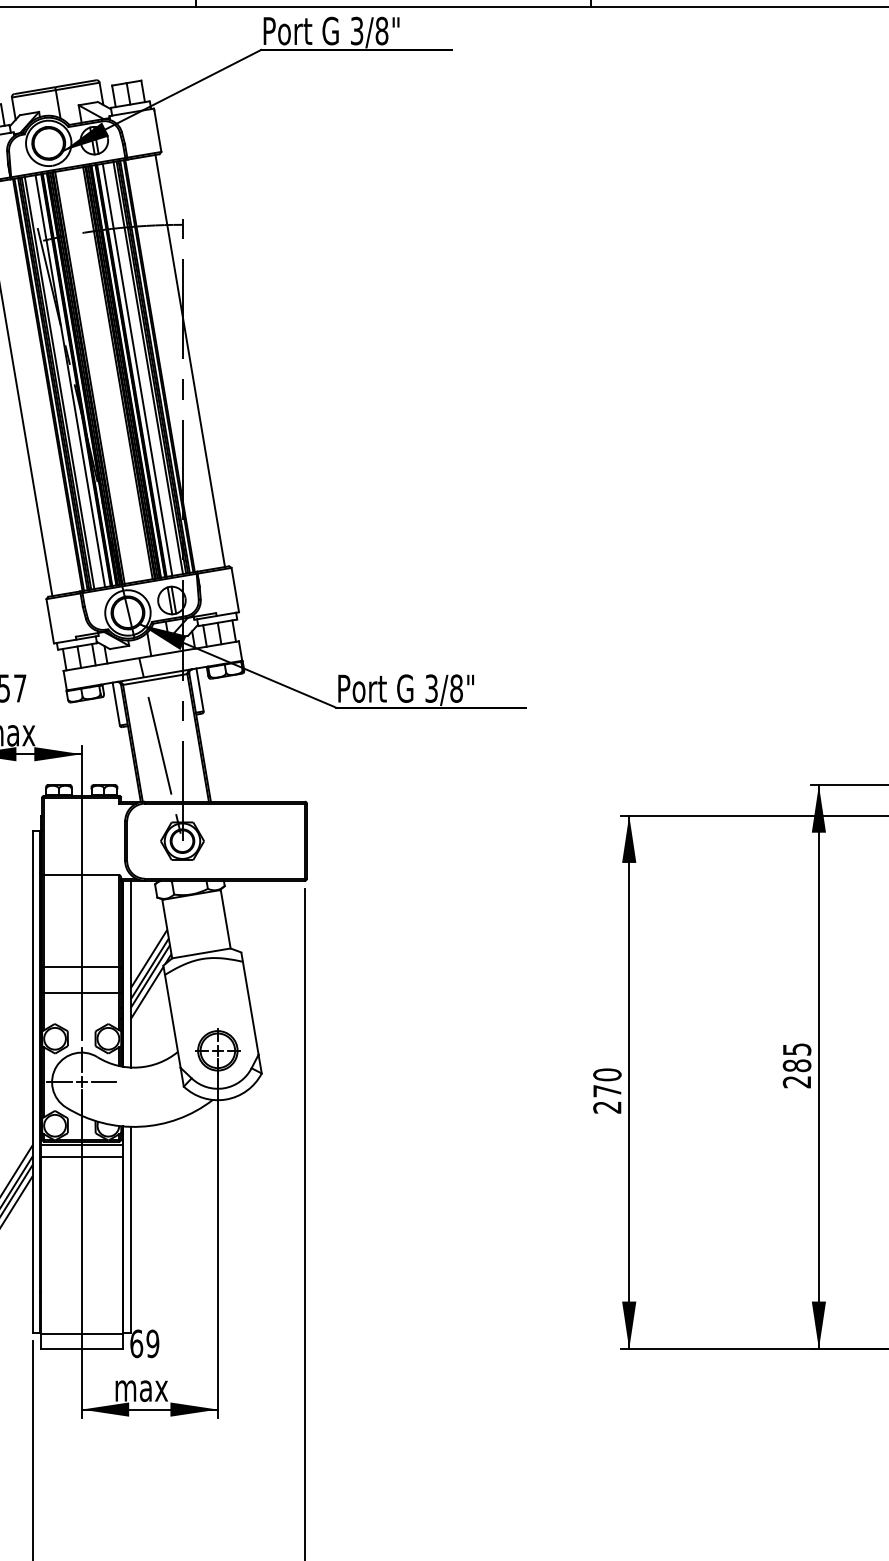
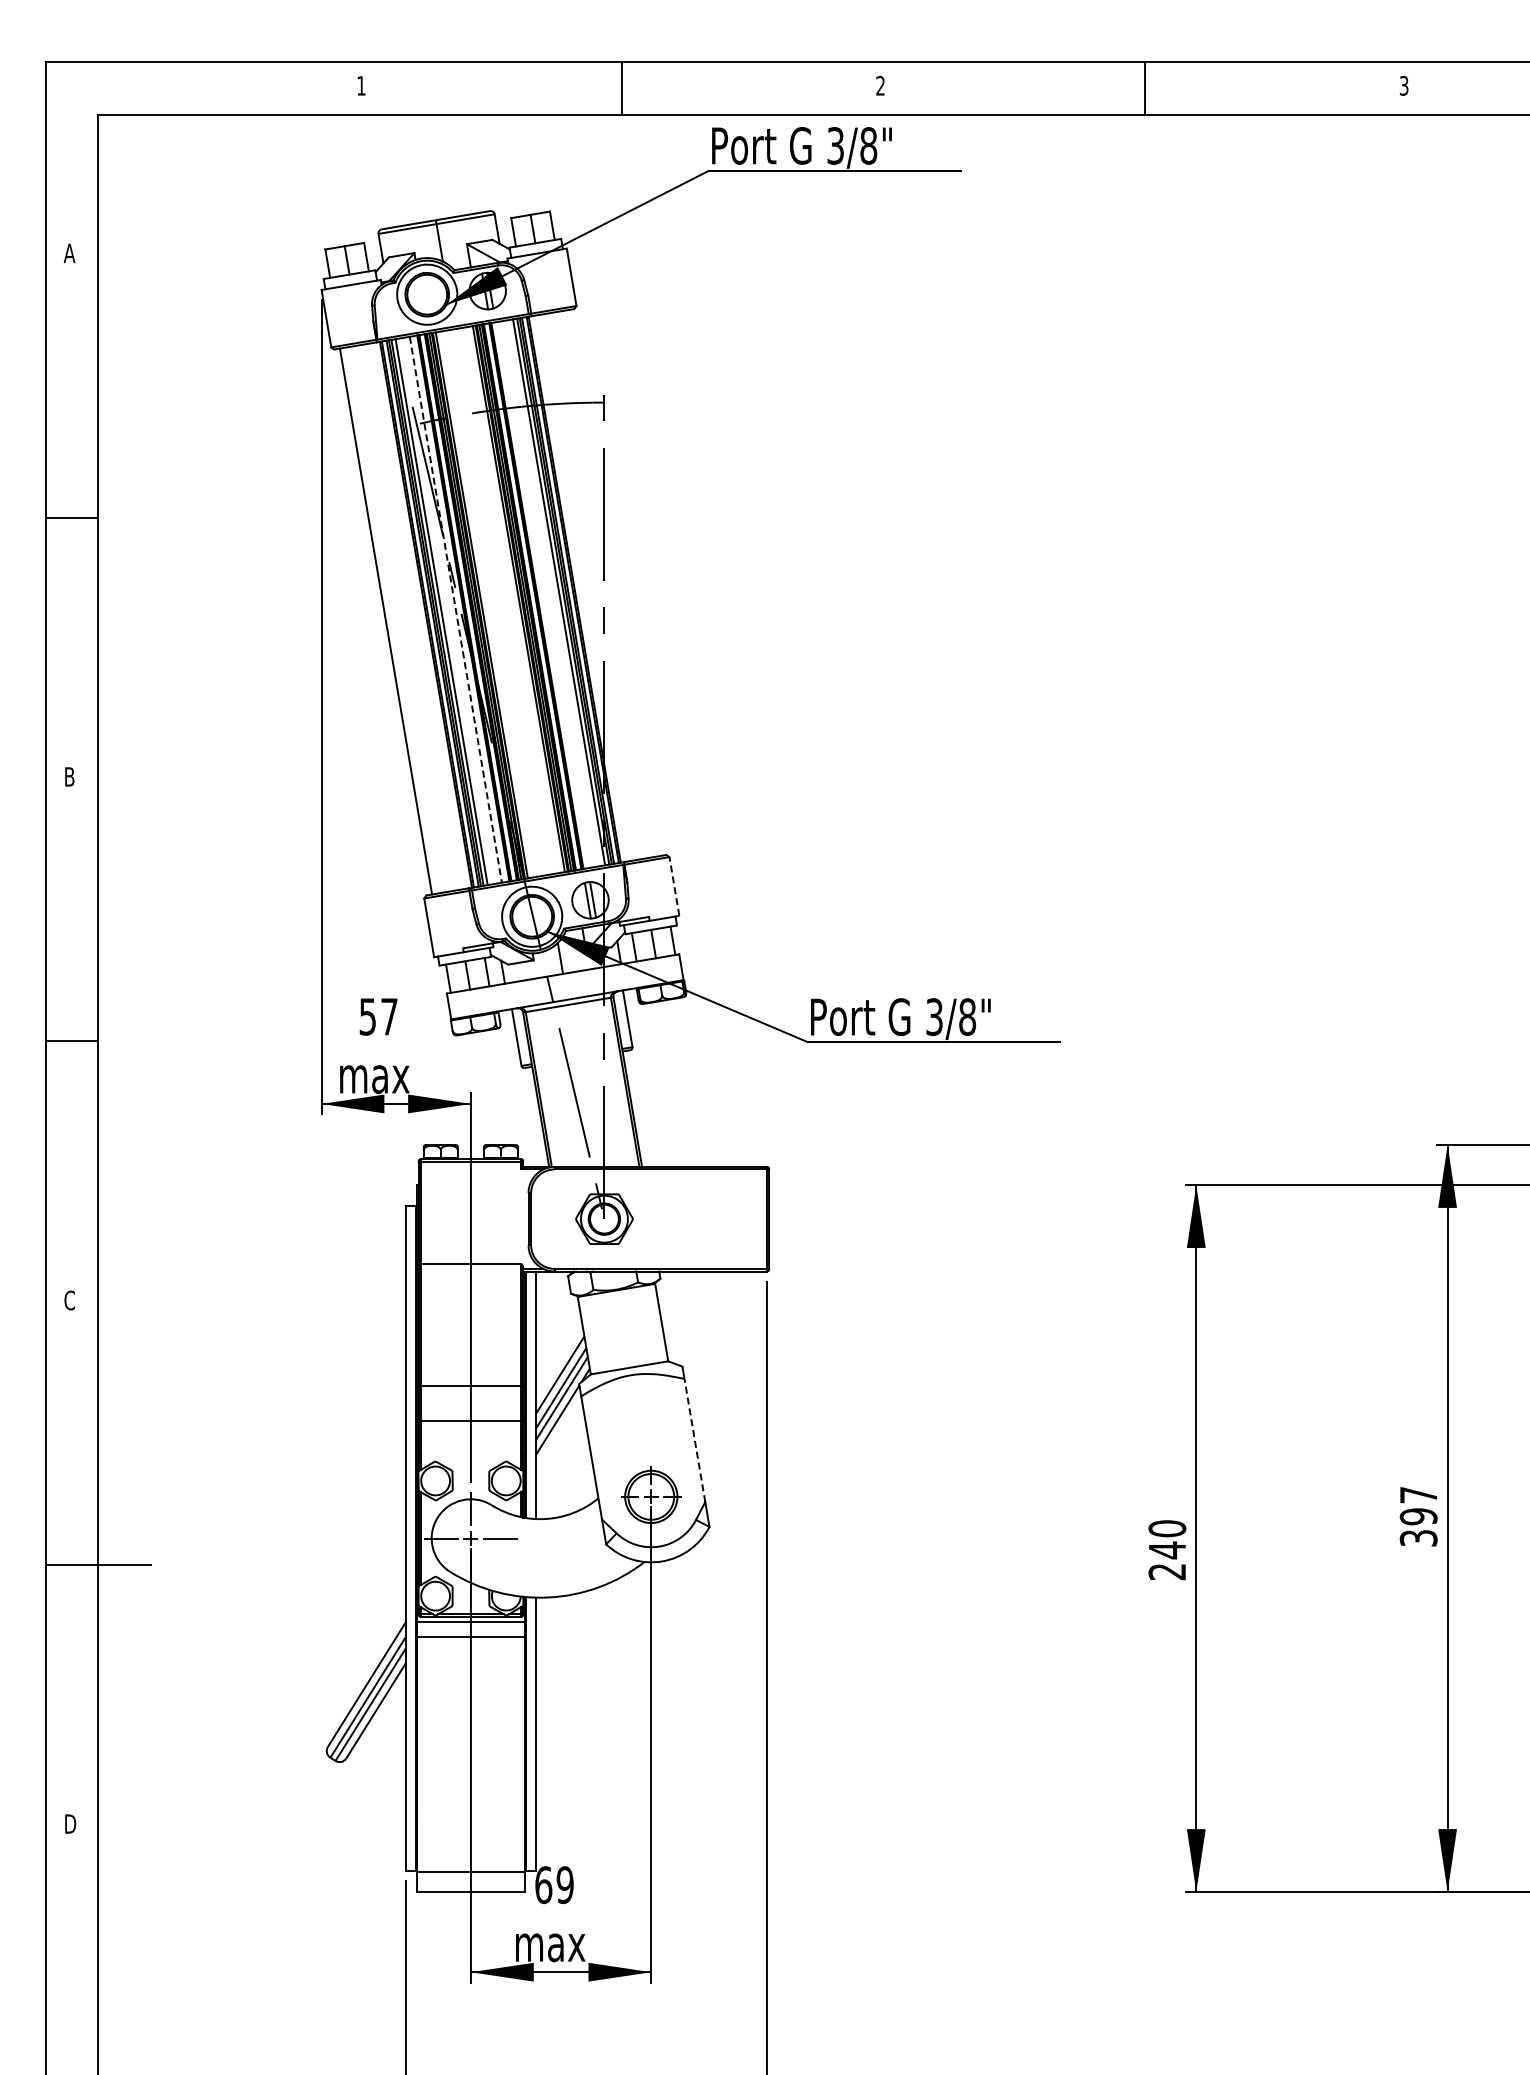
line: (190, 360) -> (614, 582), removed
line: (137, 369) -> (544, 594), removed
line: (70, 381) -> (455, 609), solid -> dashed
line: (235, 590) -> (674, 886), solid -> dashed
line: (250, 1008) -> (694, 1440), solid -> dashed
text: (796, 1065) -> (1418, 1516), 285 -> 397
text: (607, 1091) -> (1167, 1550), 270 -> 240

